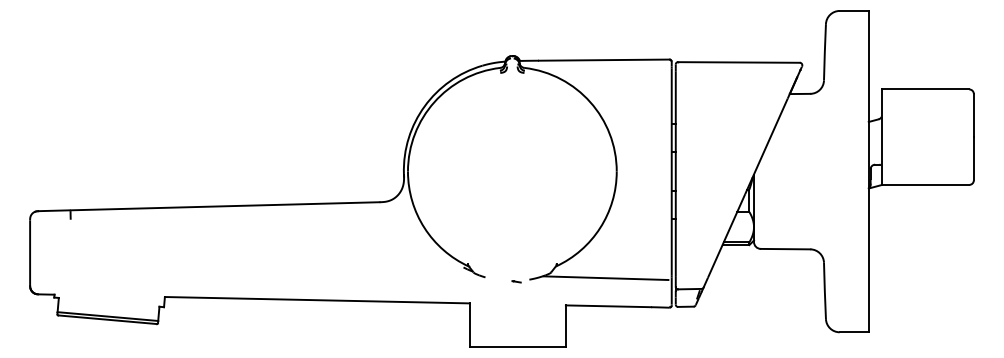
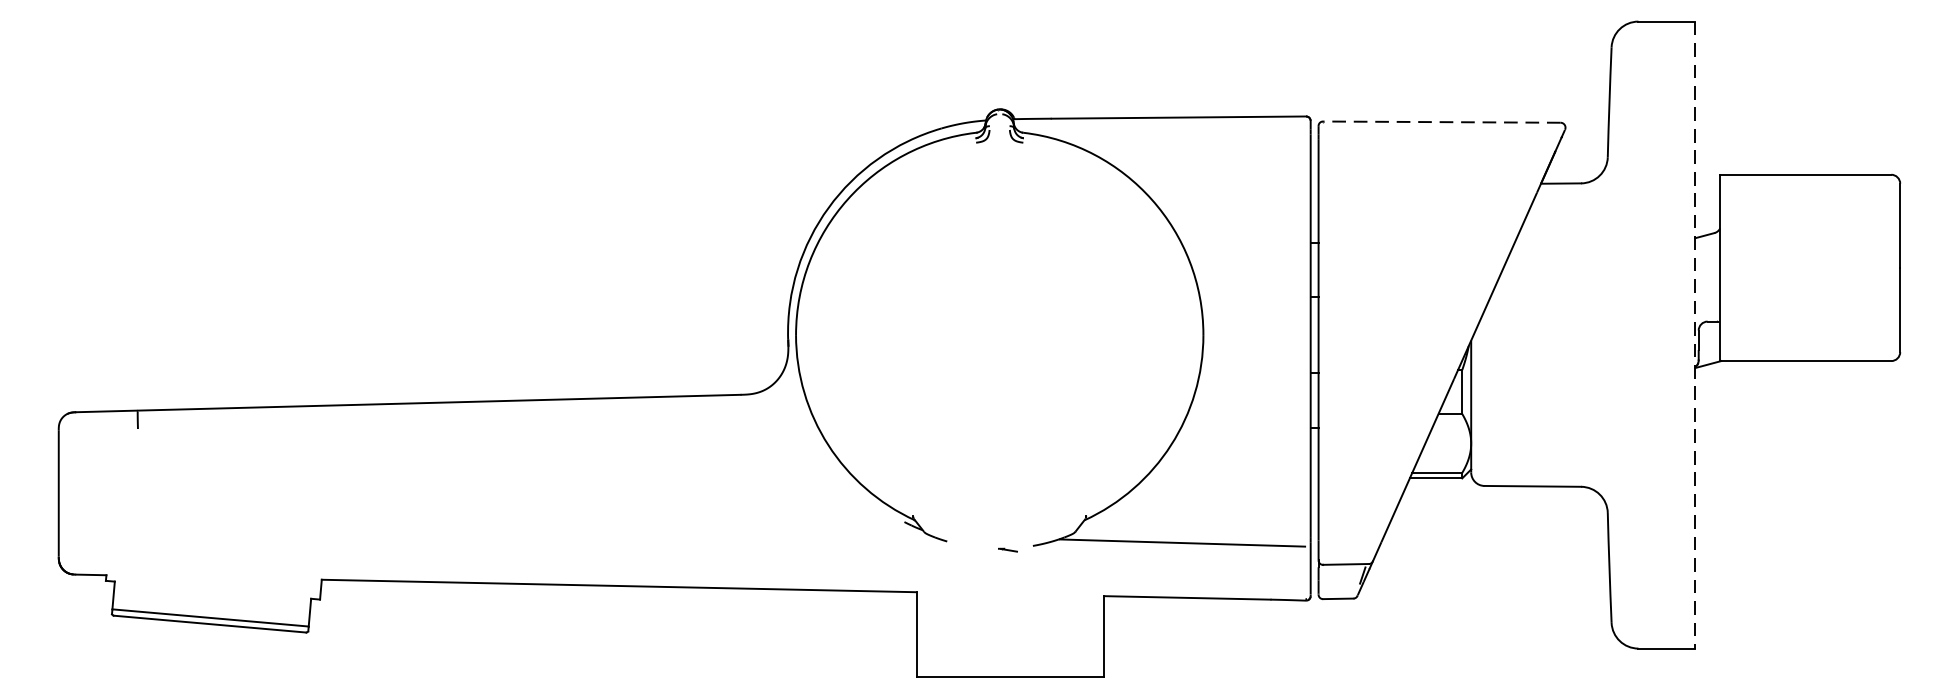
line: (738, 62) -> (1440, 122), solid -> dashed
line: (868, 171) -> (1694, 334), solid -> dashed

